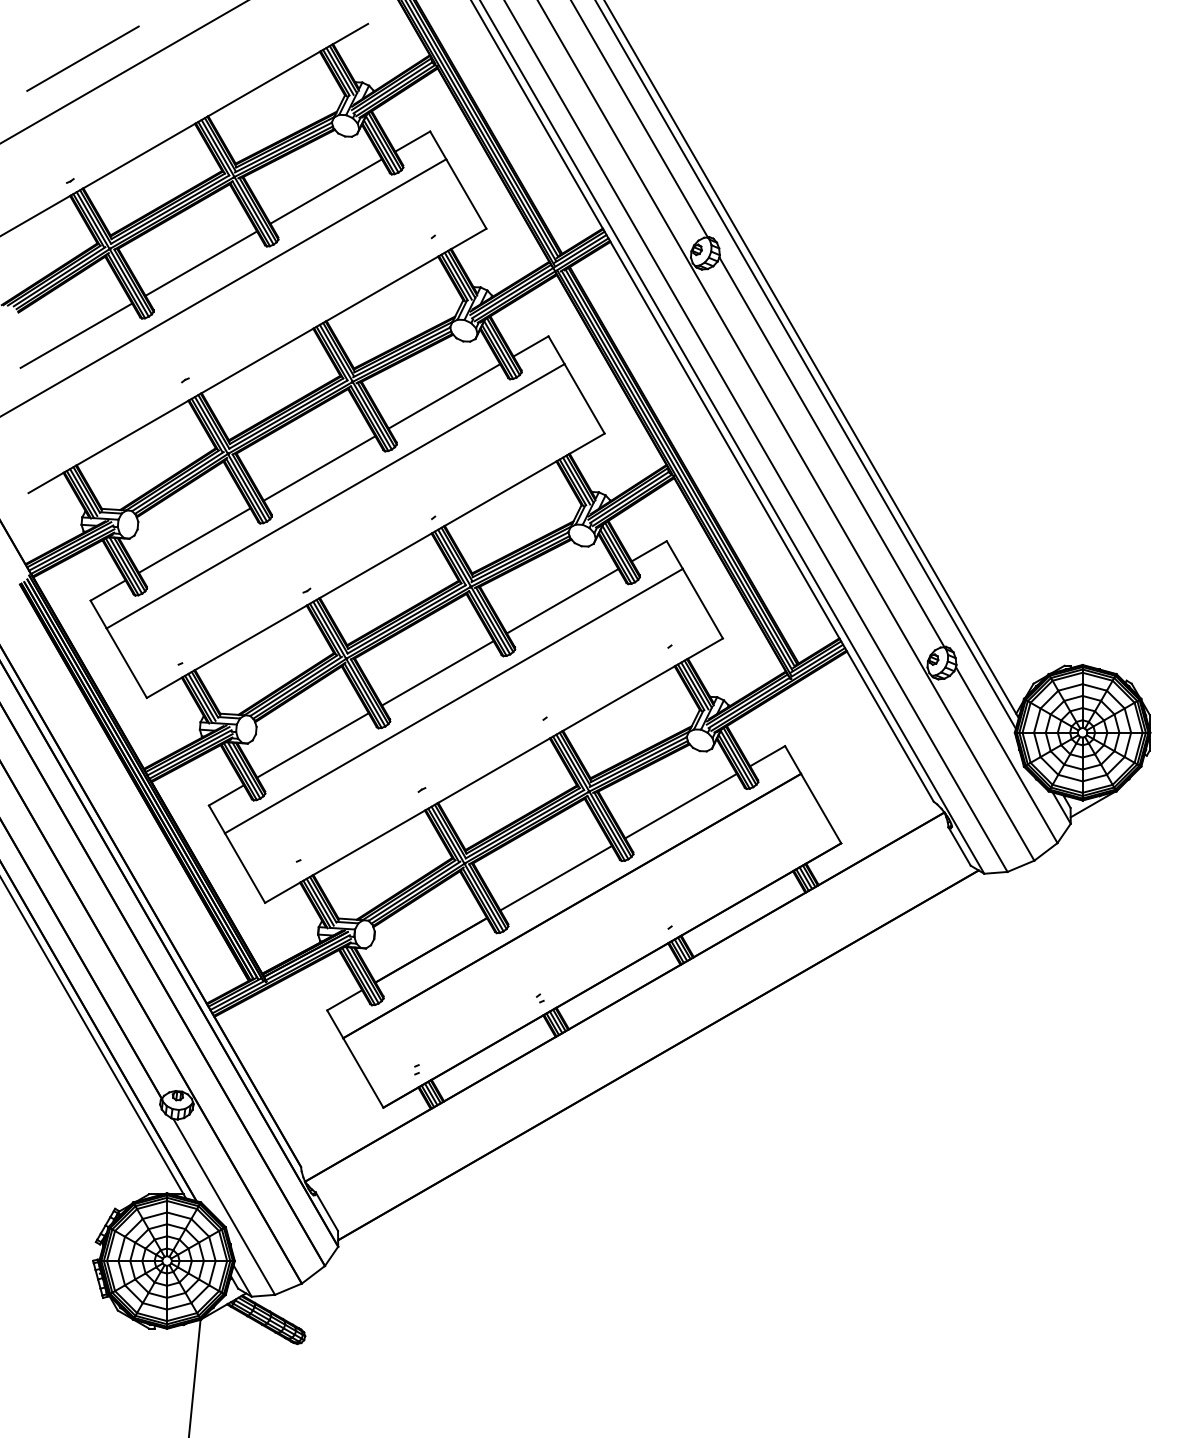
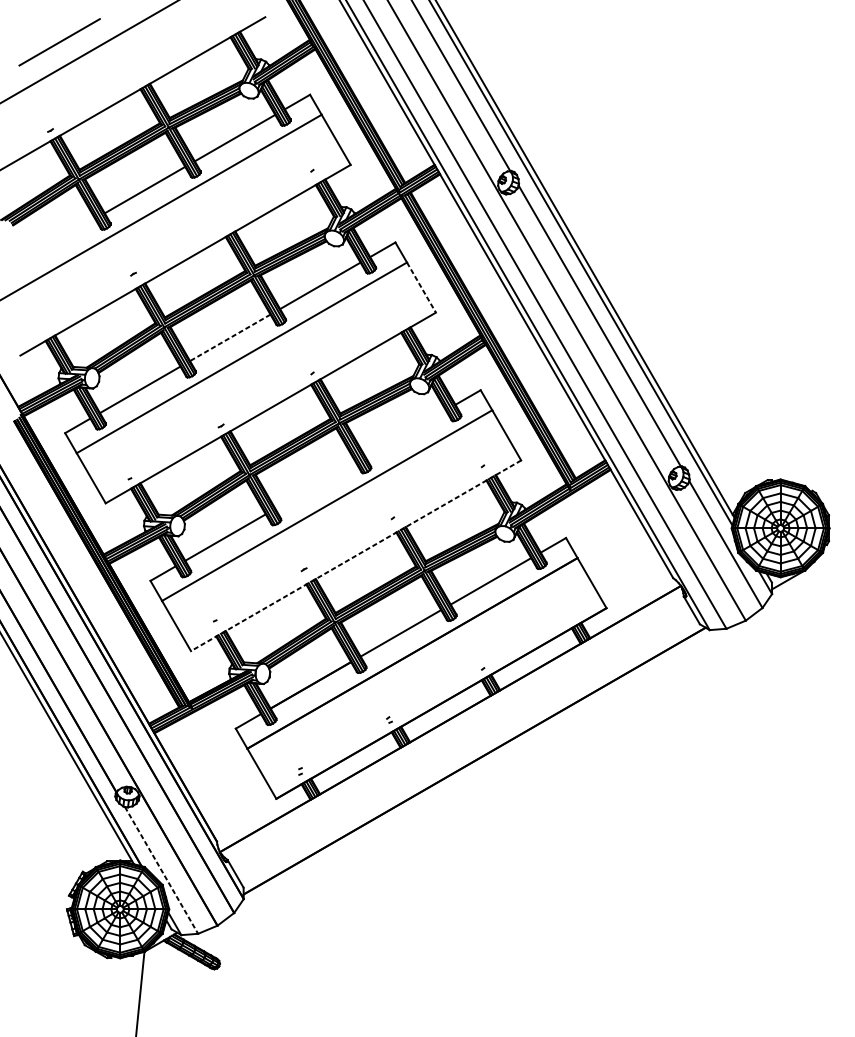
line: (76, 335) -> (55, 241), removed
line: (584, 399) -> (421, 288), solid -> dashed
line: (319, 468) -> (230, 337), solid -> dashed
line: (562, 601) -> (405, 433), removed
line: (437, 673) -> (315, 485), removed
line: (493, 770) -> (355, 555), solid -> dashed
line: (224, 1206) -> (161, 870), solid -> dashed

